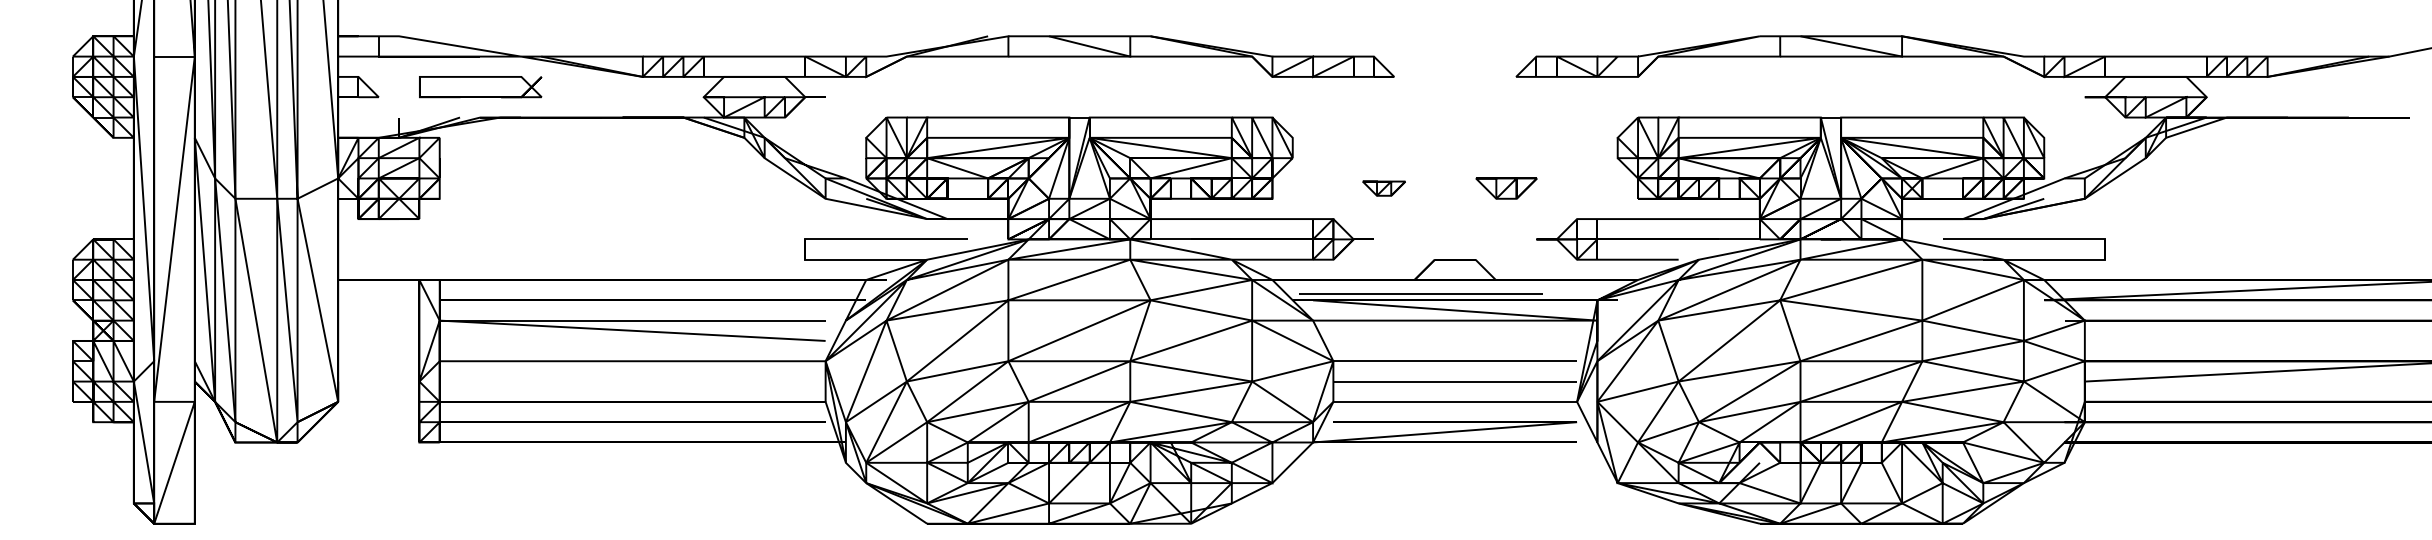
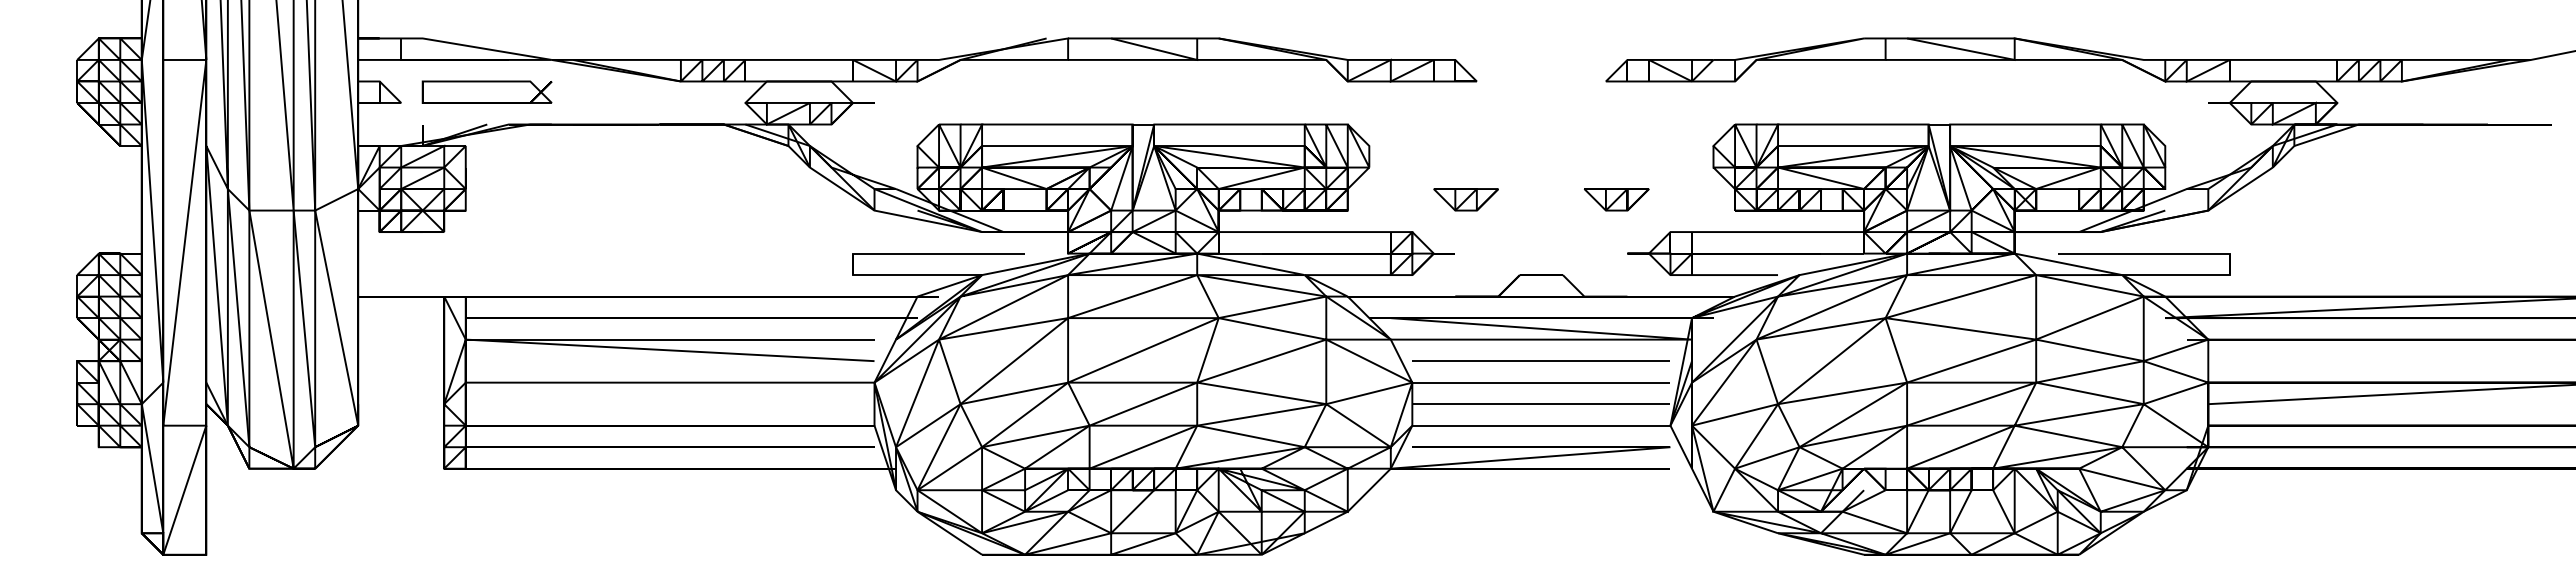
part: (480, 86) -> (486, 91), moved
part: (1383, 188) -> (1465, 199), size x1.43
part: (1506, 188) -> (1616, 199), moved
line: (1420, 293) -> (1540, 360), moved

